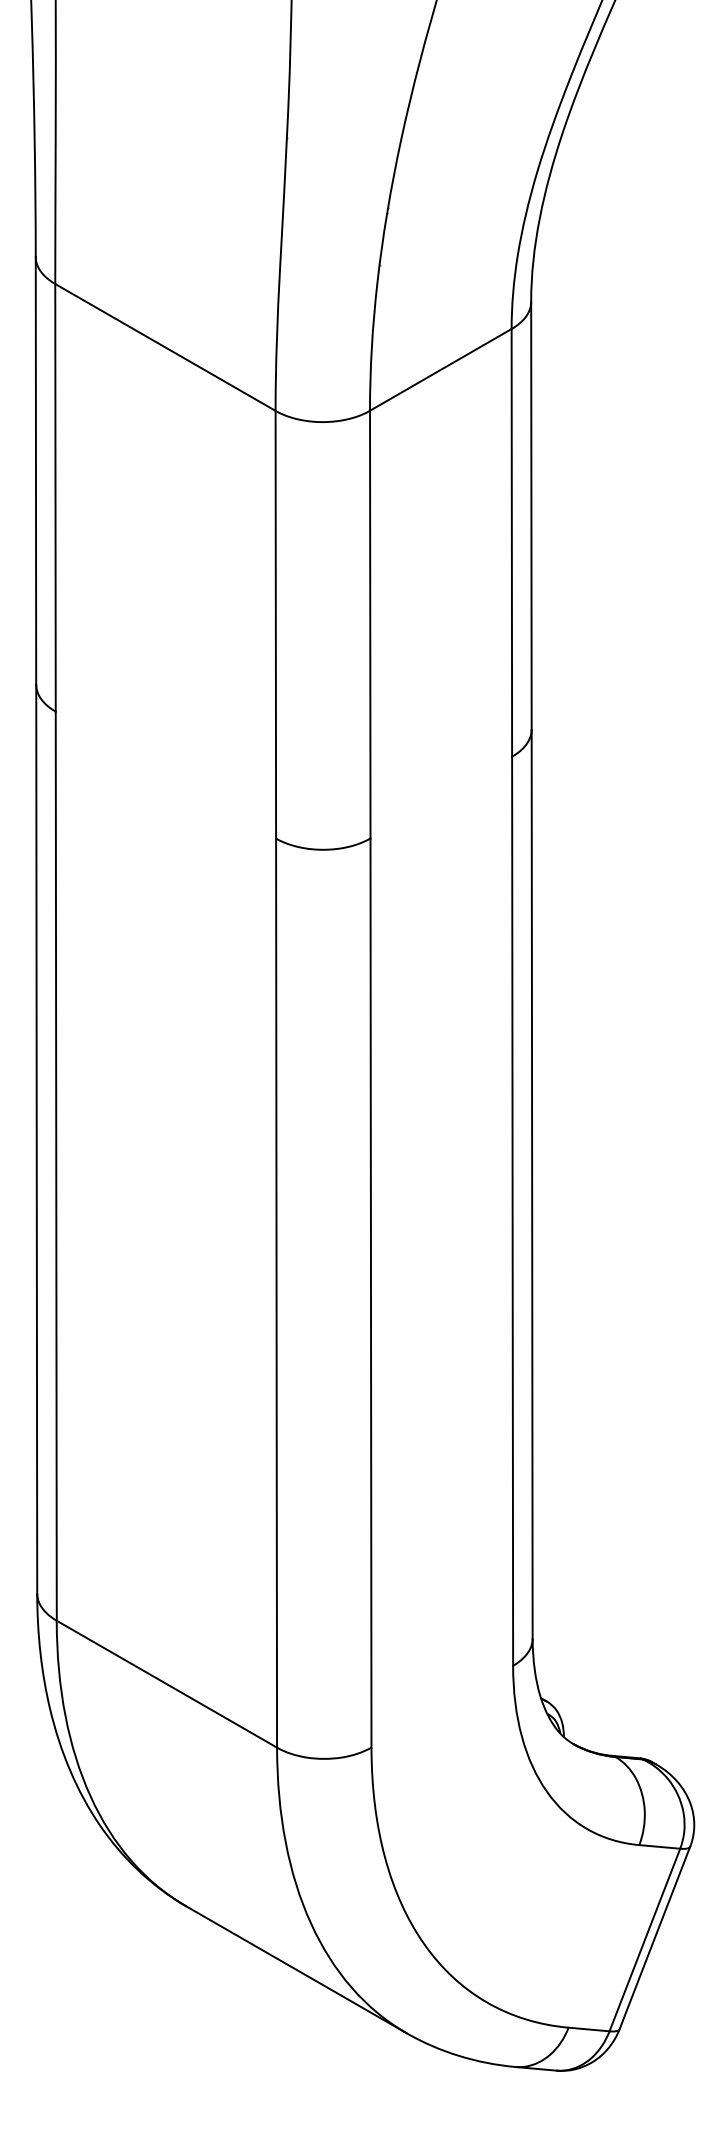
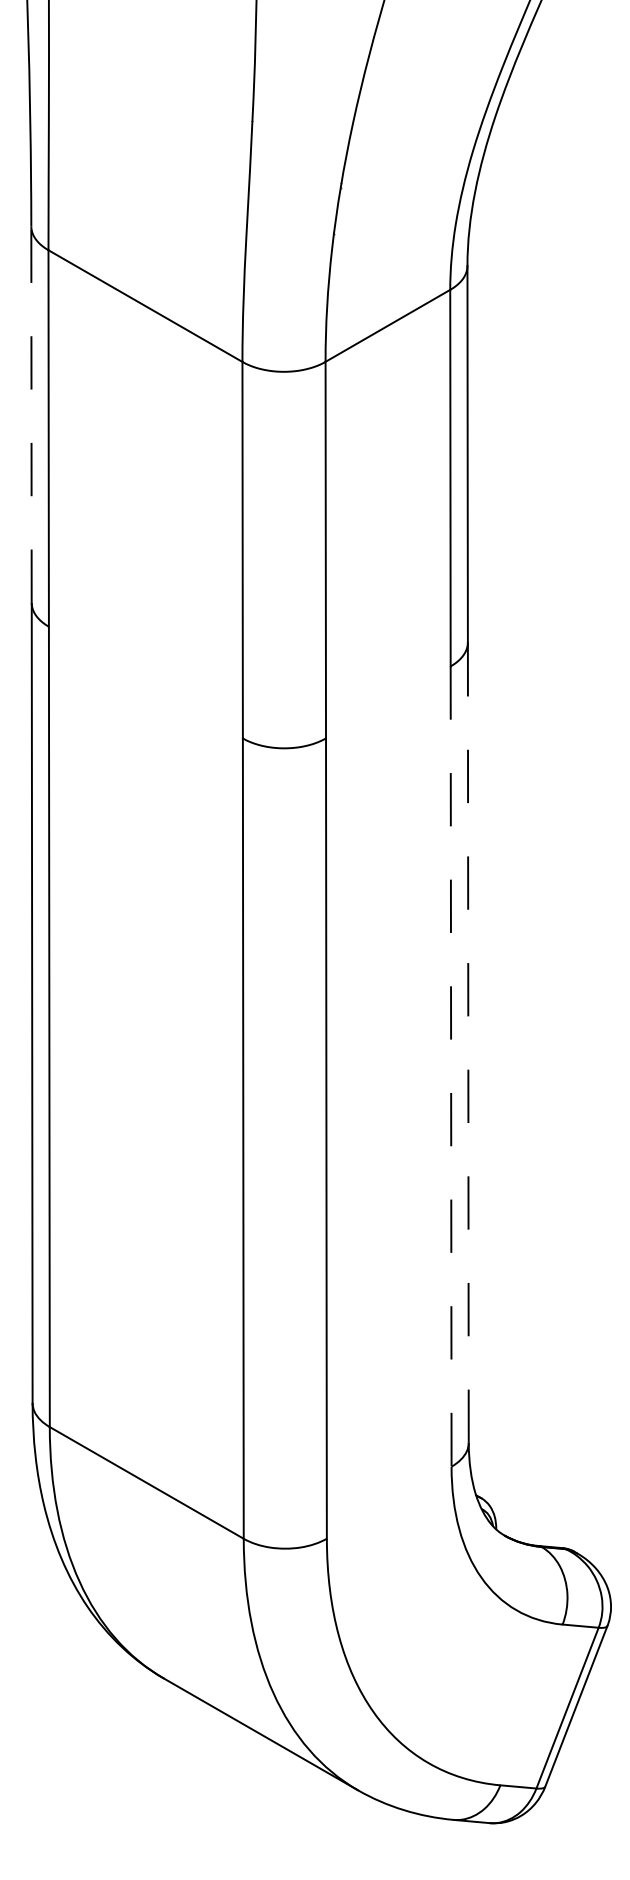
line: (35, 470) -> (31, 414), solid -> dashed
line: (532, 1183) -> (468, 1042), solid -> dashed
line: (513, 1212) -> (451, 1067), solid -> dashed

